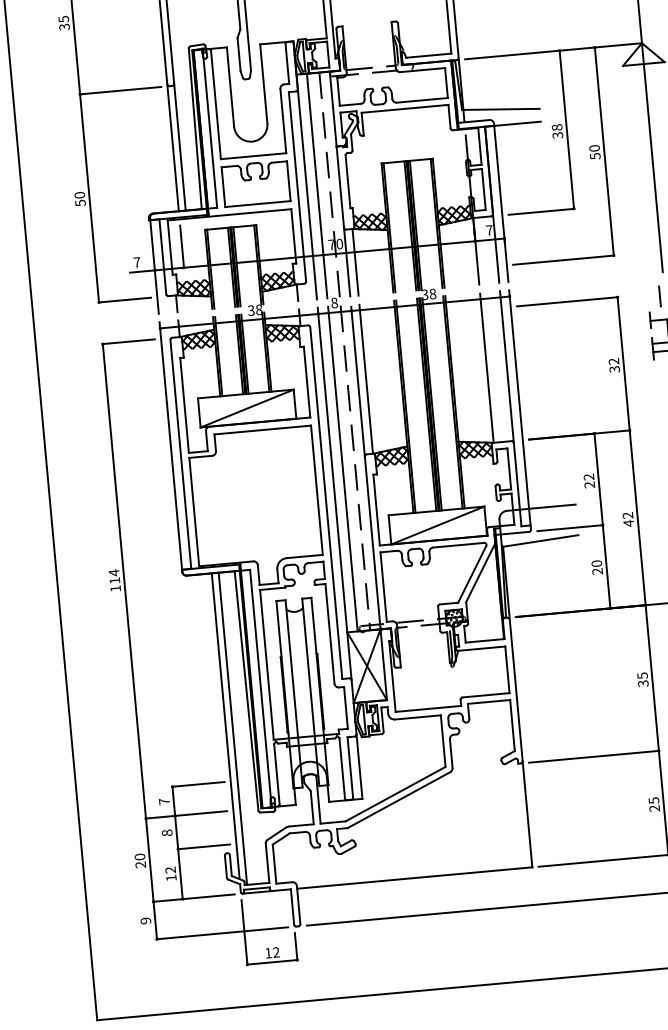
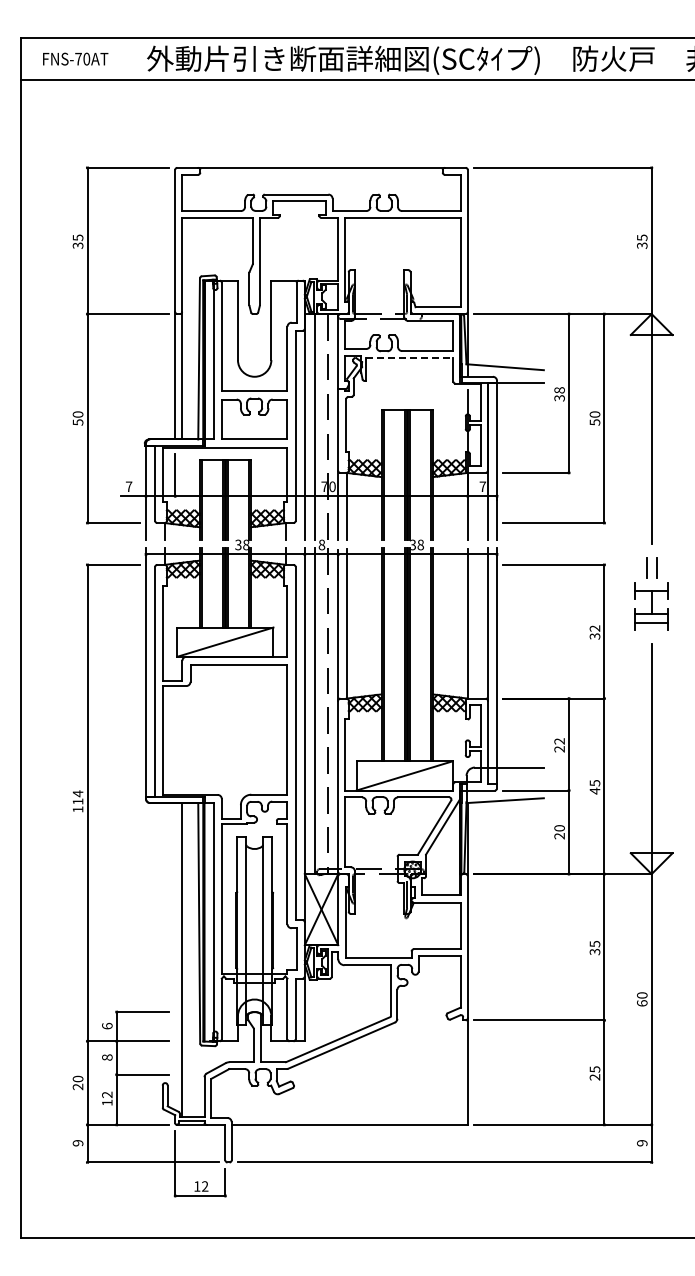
line: (404, 108) -> (409, 357), solid -> dashed
text: (627, 515) -> (594, 783), 42 -> 45
line: (225, 726) -> (175, 956), removed
text: (164, 801) -> (107, 1025), 7 -> 6

